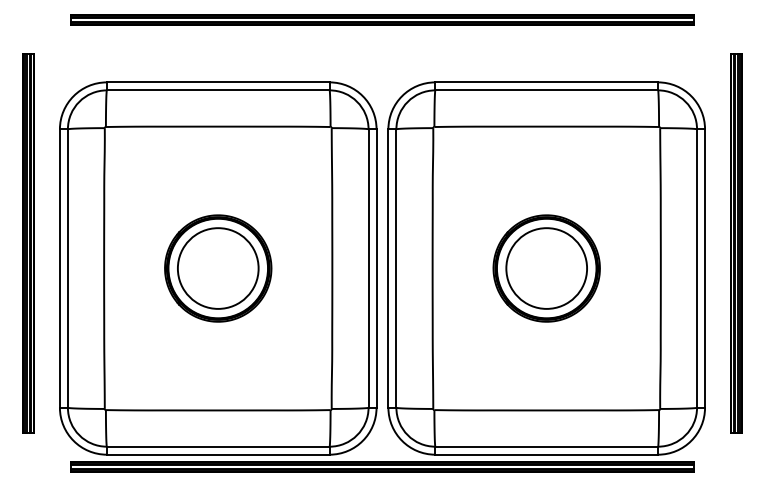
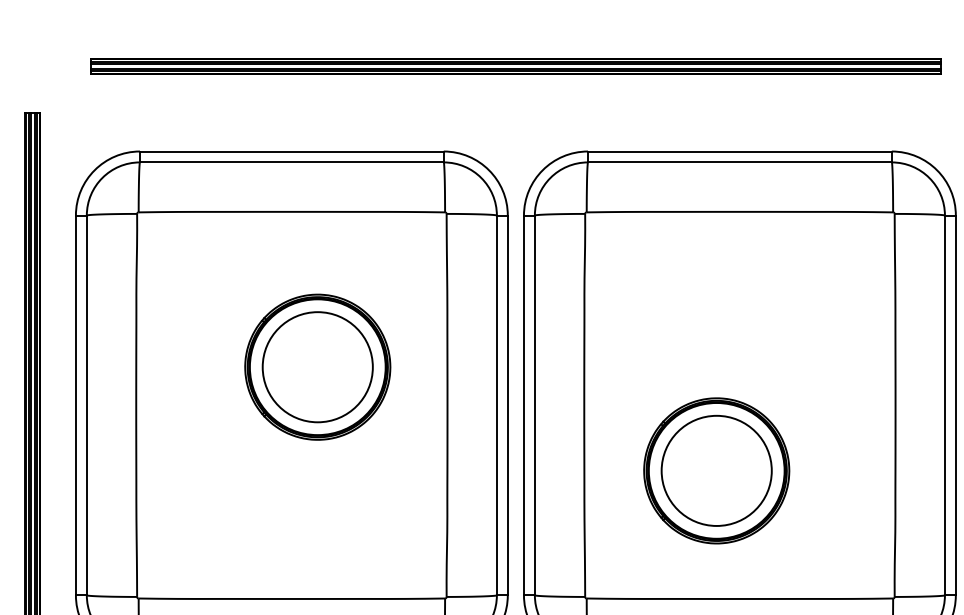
part: (218, 268) -> (318, 367), moved
part: (546, 268) -> (716, 470), moved

